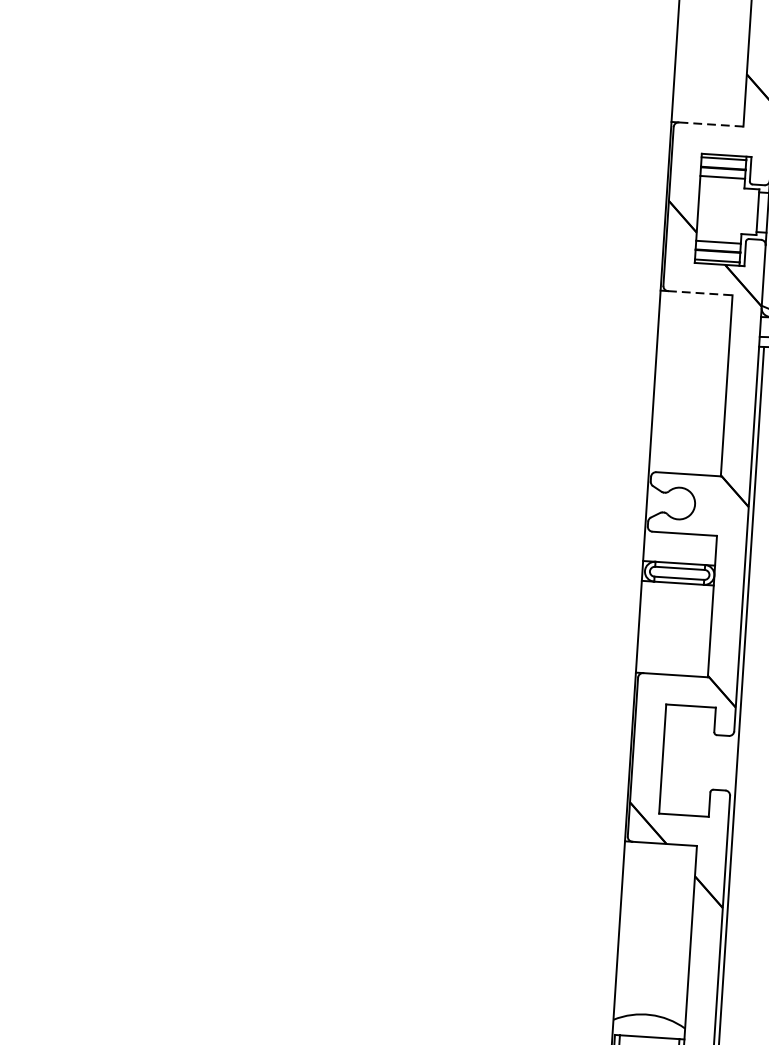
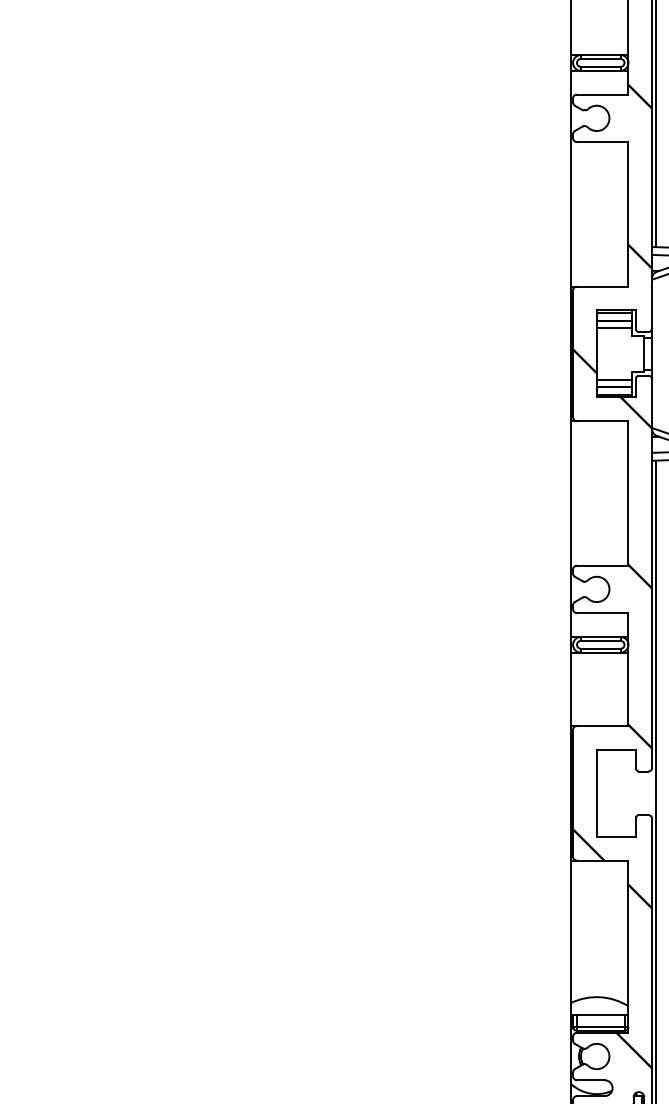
line: (710, 124) -> (602, 286), dashed -> solid
line: (699, 293) -> (602, 421), dashed -> solid

